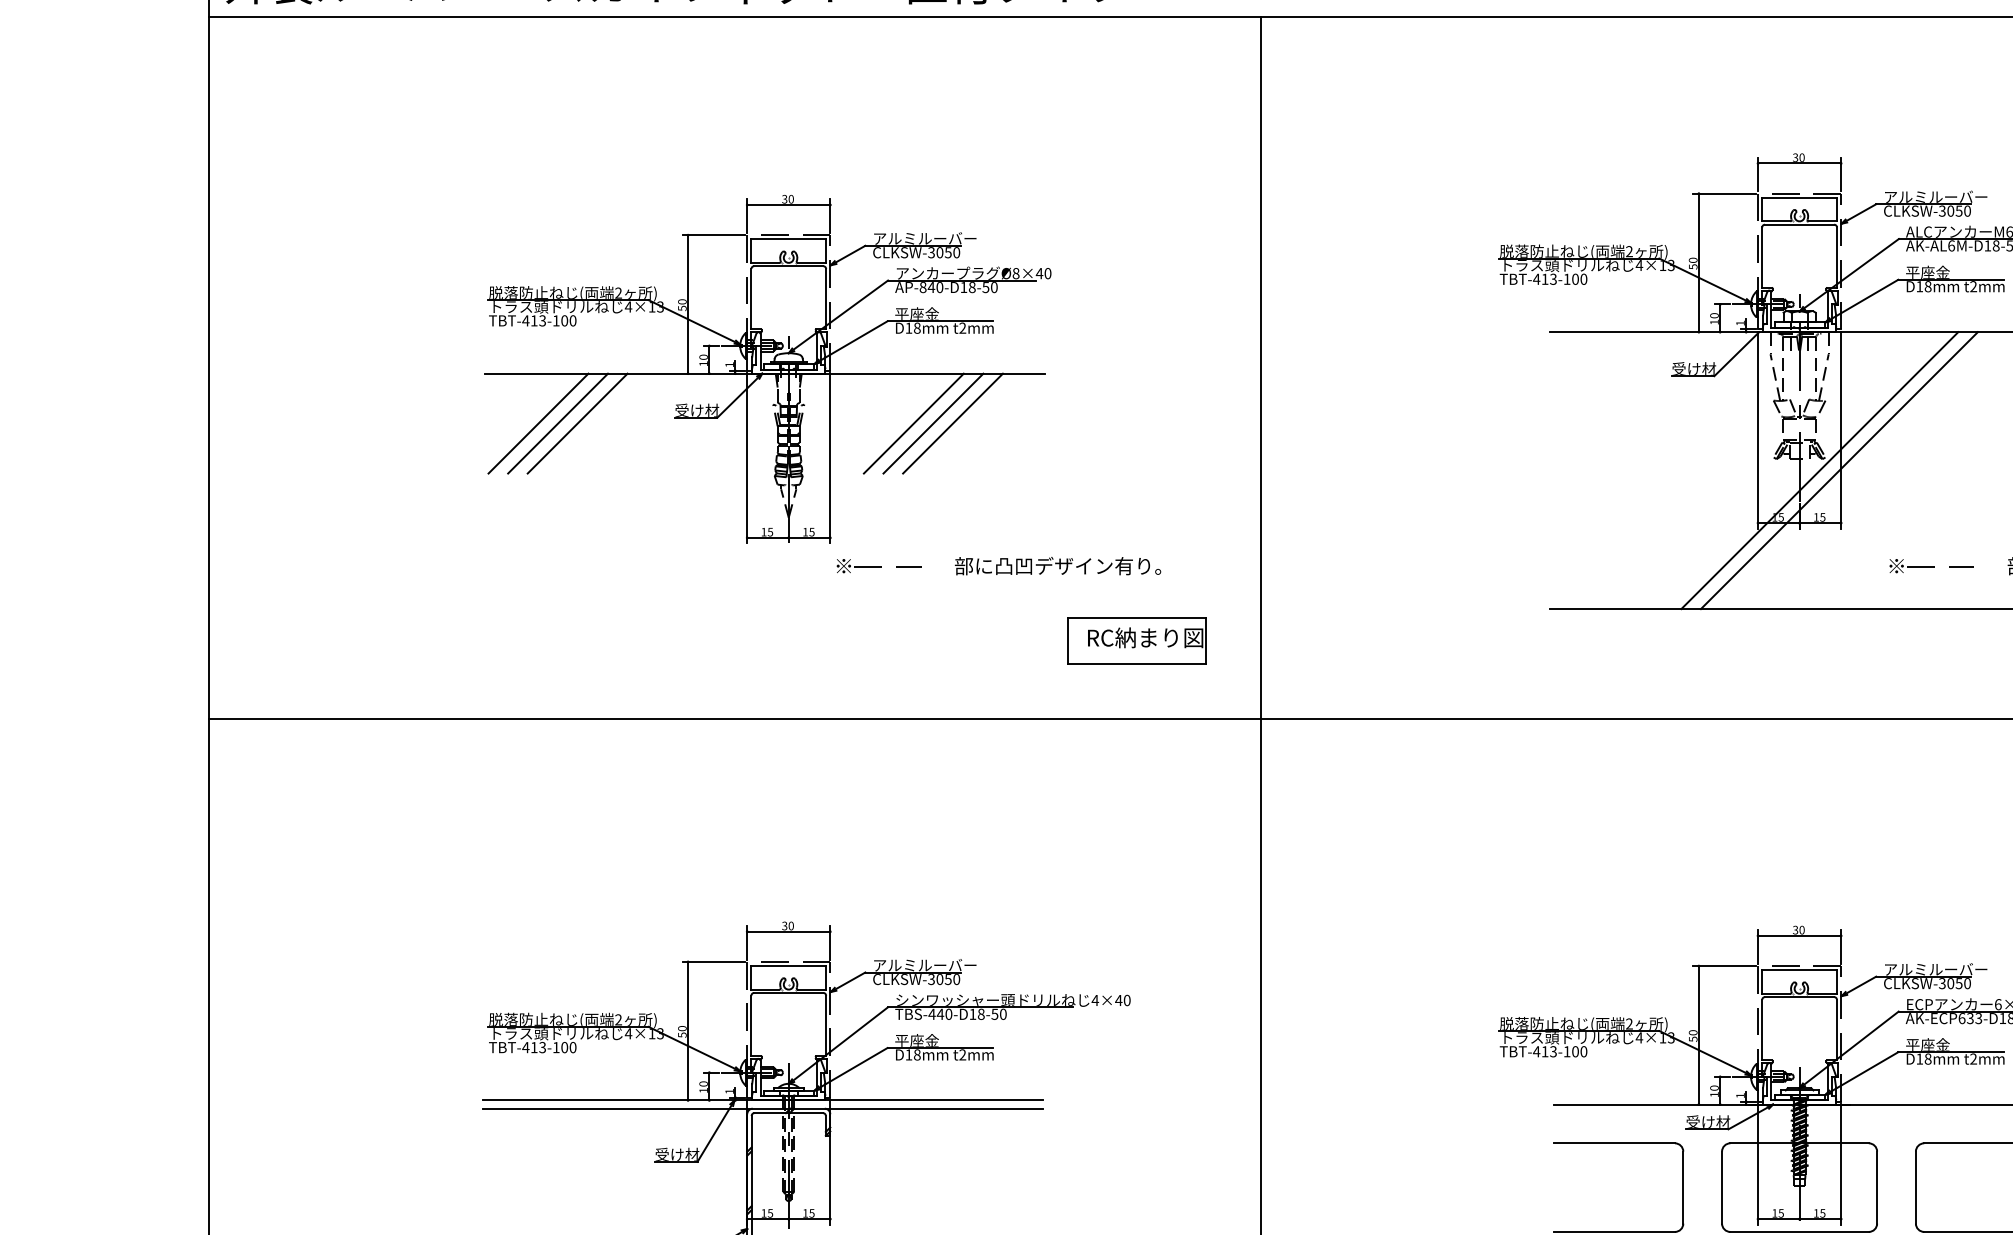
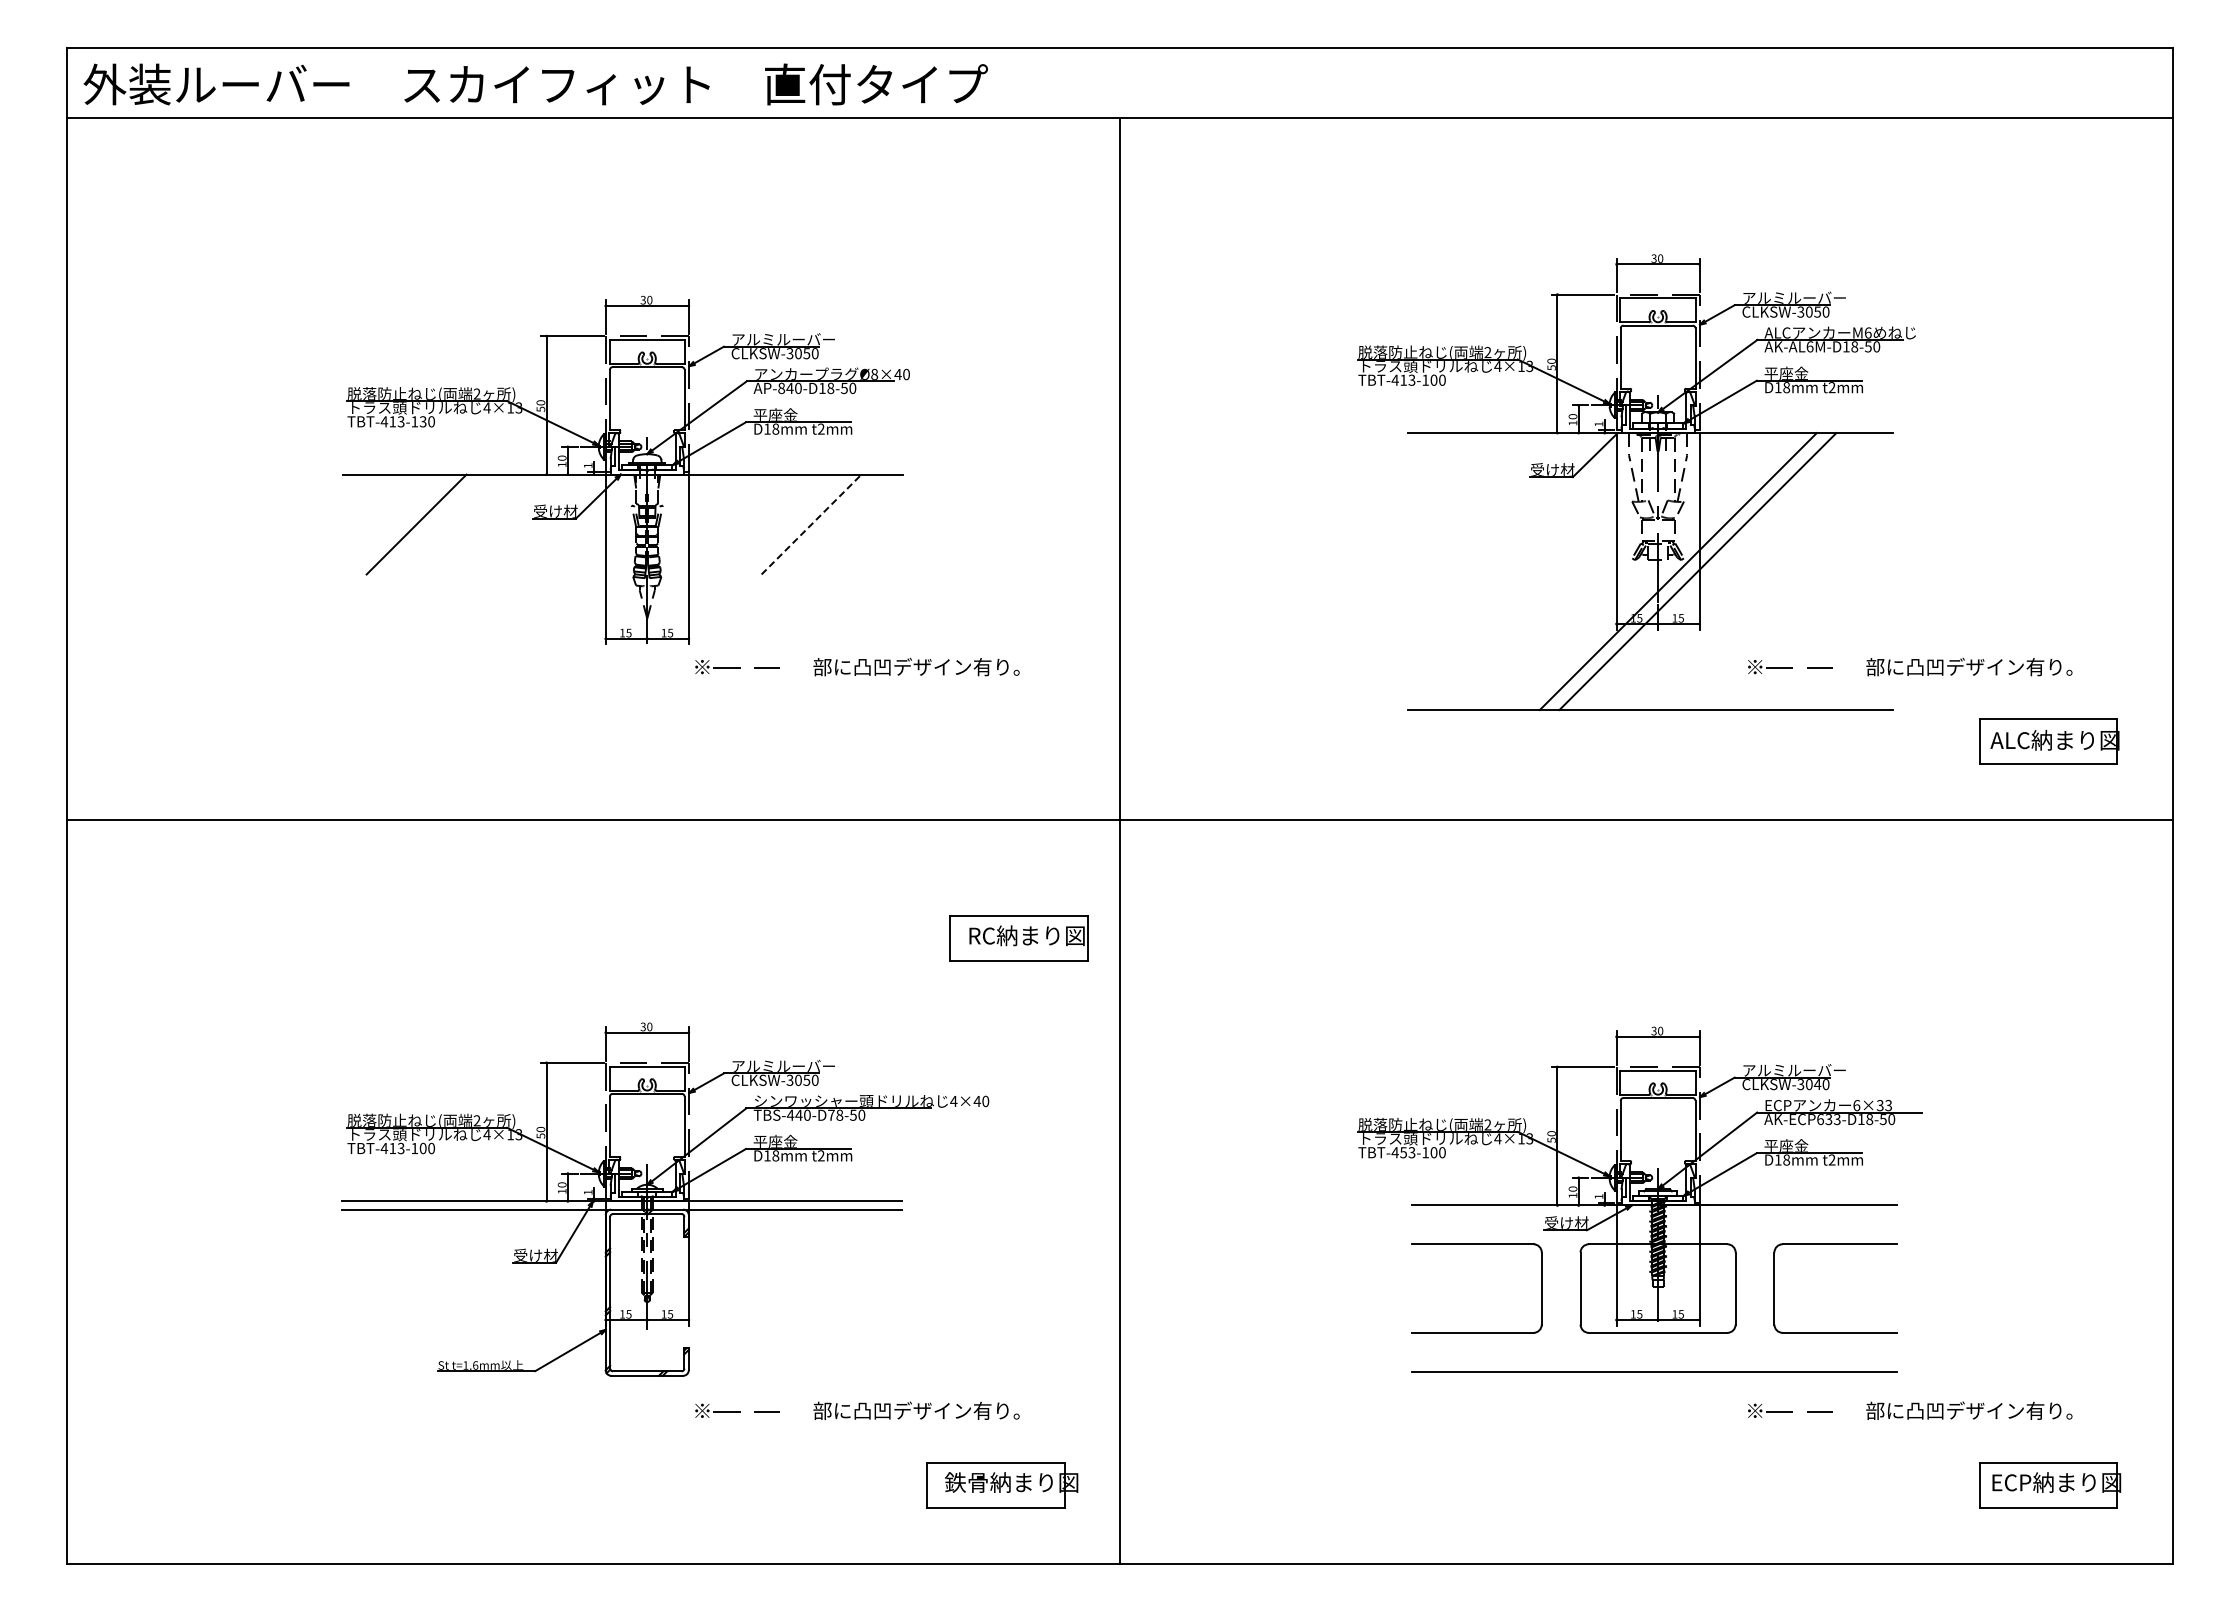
text: (563, 320) -> (422, 421), TBT-413-100 -> TBT-413-130
line: (537, 423) -> (396, 524), removed
line: (577, 423) -> (436, 524), removed
line: (913, 423) -> (772, 524), removed
line: (932, 423) -> (791, 524), removed
line: (952, 423) -> (811, 524), solid -> dashed
part: (1136, 640) -> (1018, 938), moved
text: (1958, 983) -> (1817, 1084), CLKSW-3050 -> CLKSW-3040
text: (972, 1013) -> (831, 1114), TBS-440-D18-50 -> TBS-440-D78-50
text: (1544, 1051) -> (1403, 1152), TBT-413-100 -> TBT-453-100

